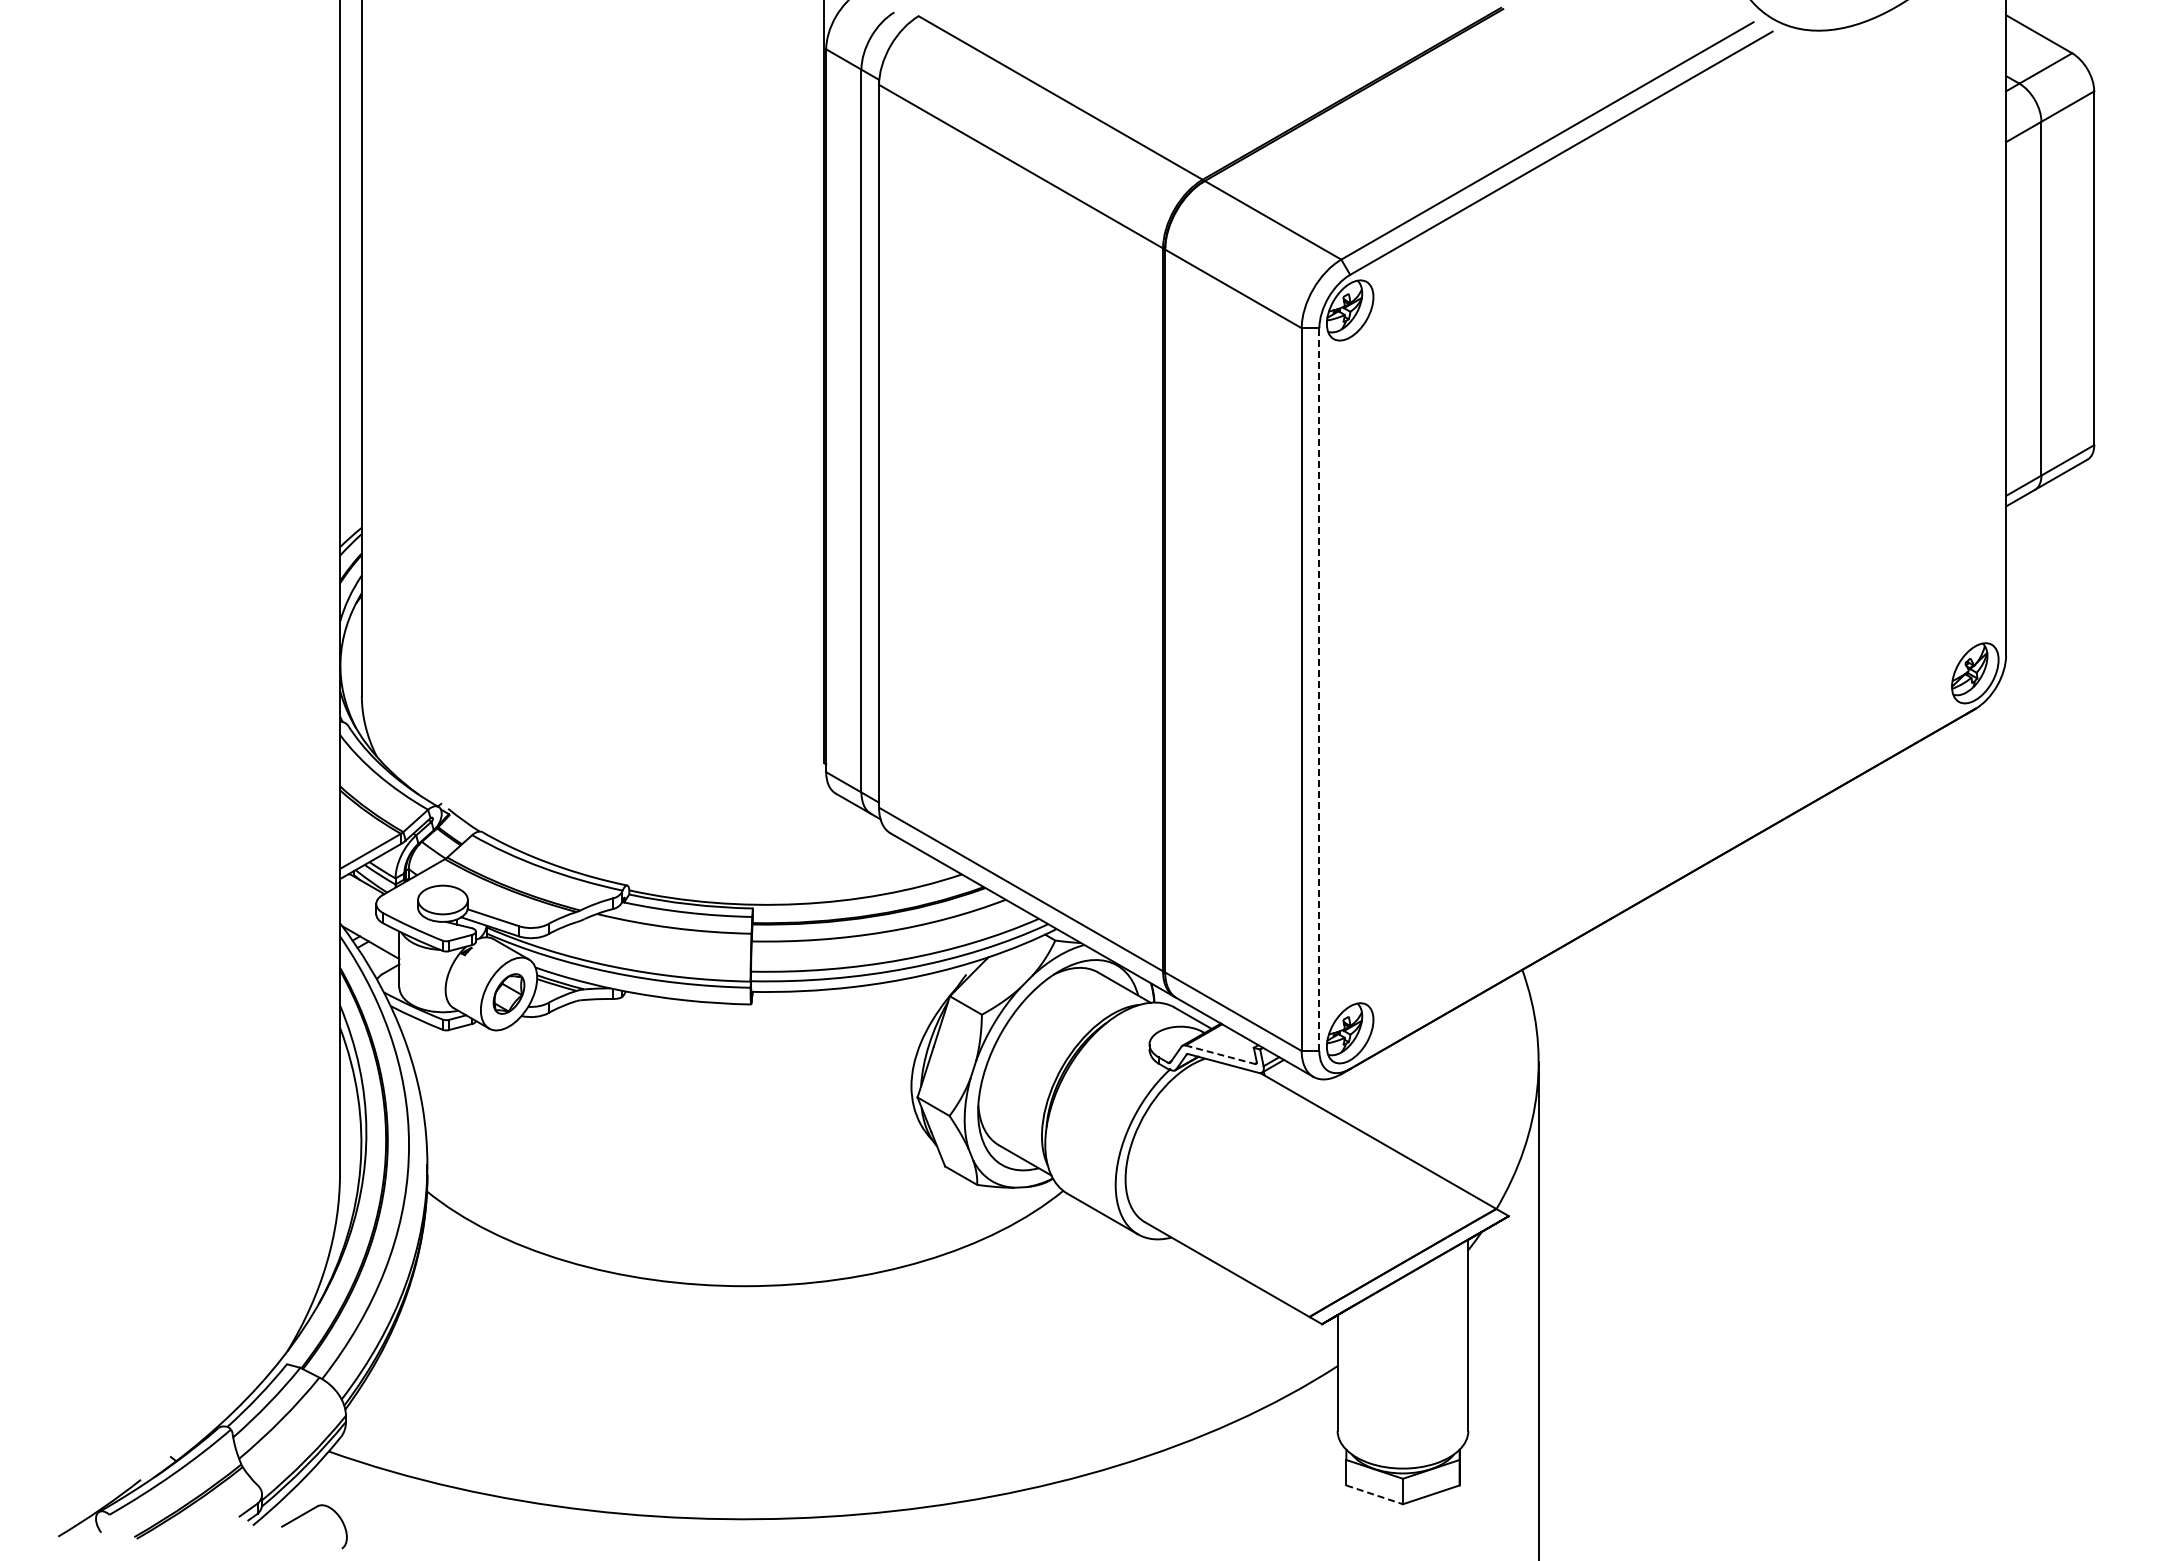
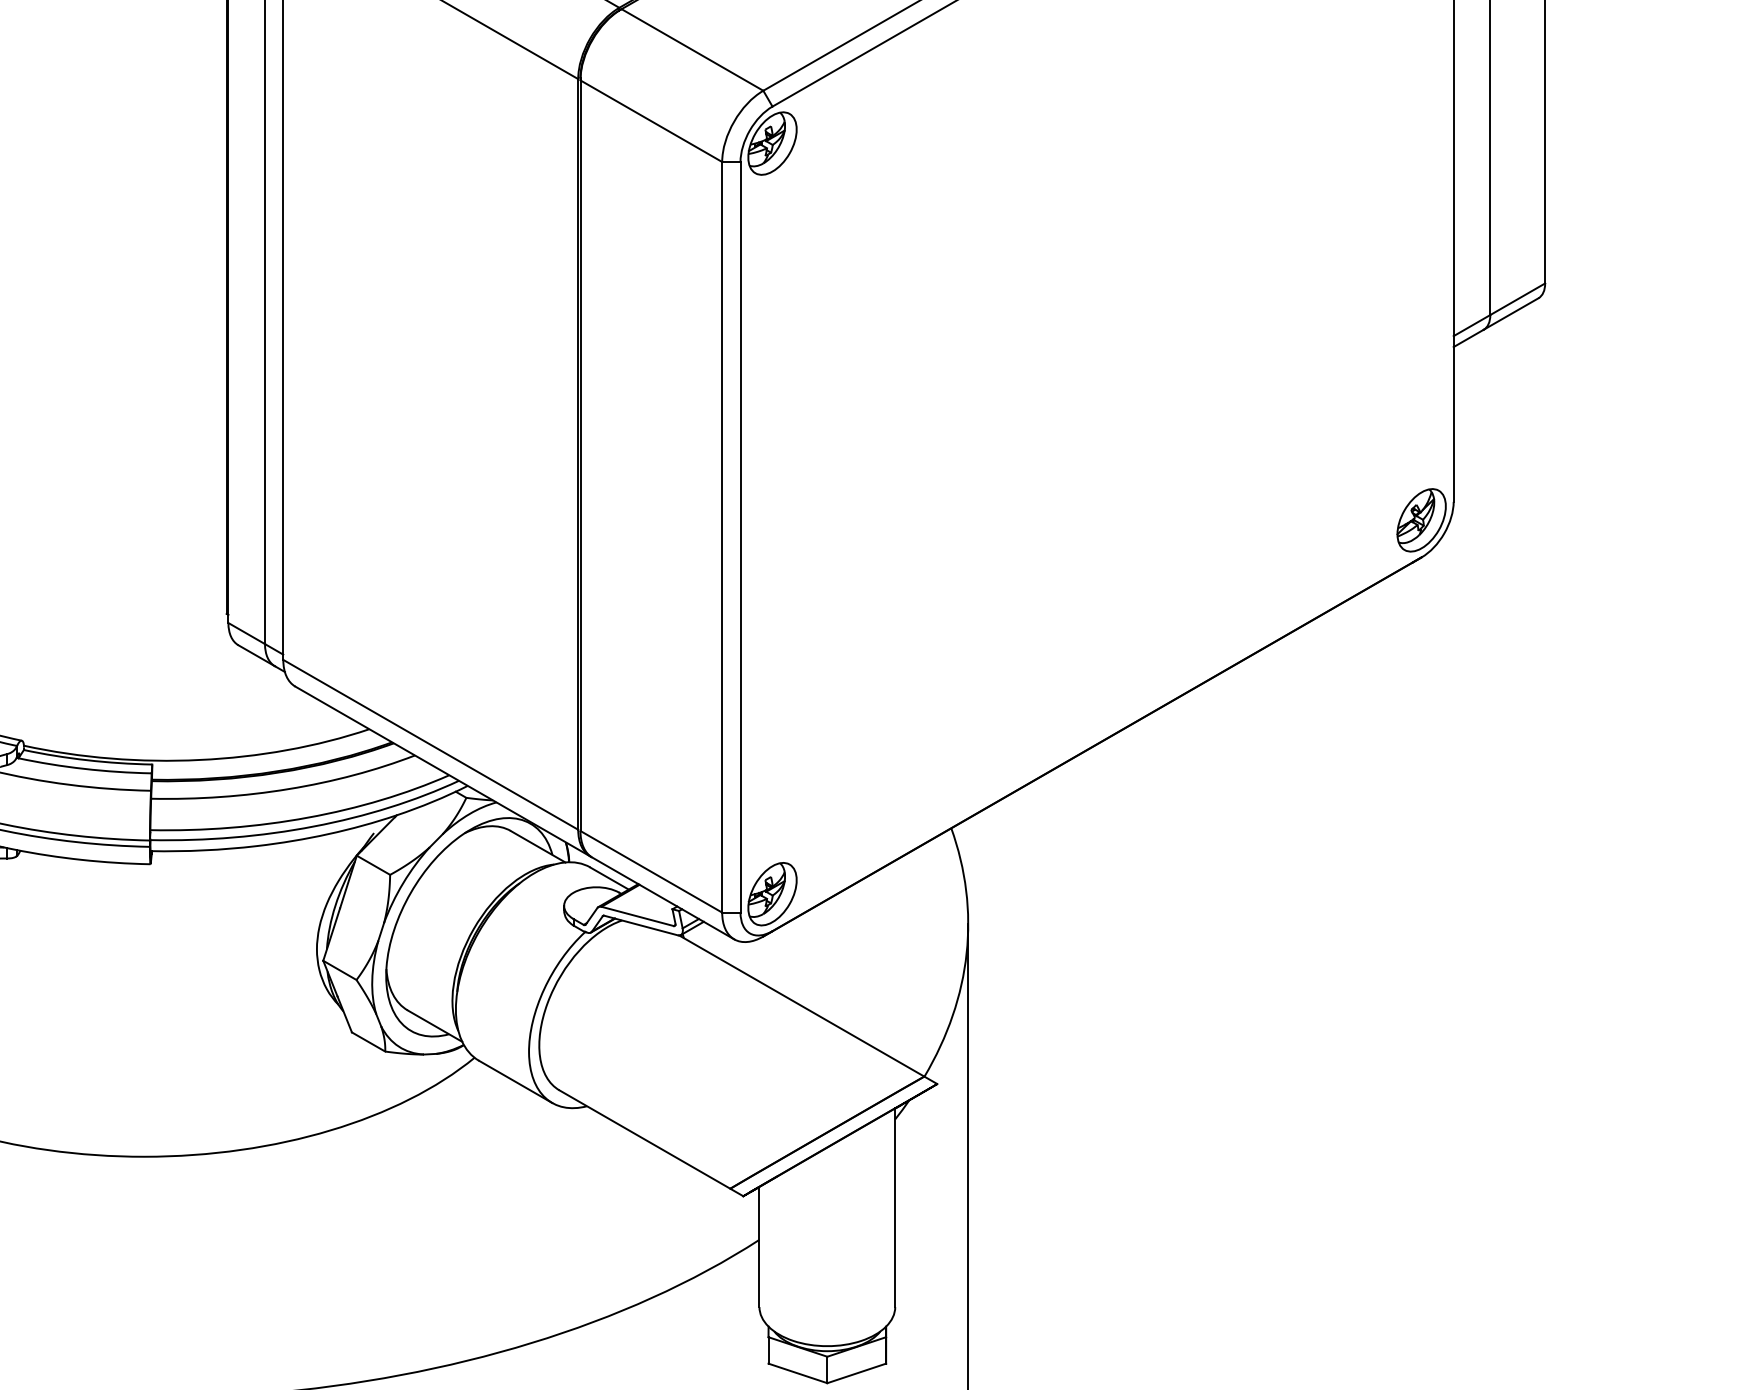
line: (1319, 689) -> (740, 537), dashed -> solid
line: (1220, 1054) -> (637, 916), dashed -> solid
line: (1374, 1494) -> (797, 1373), dashed -> solid

